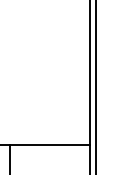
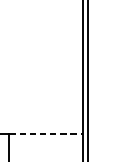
line: (49, 145) -> (45, 134), solid -> dashed

